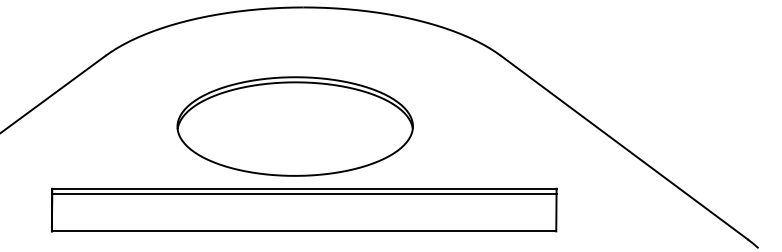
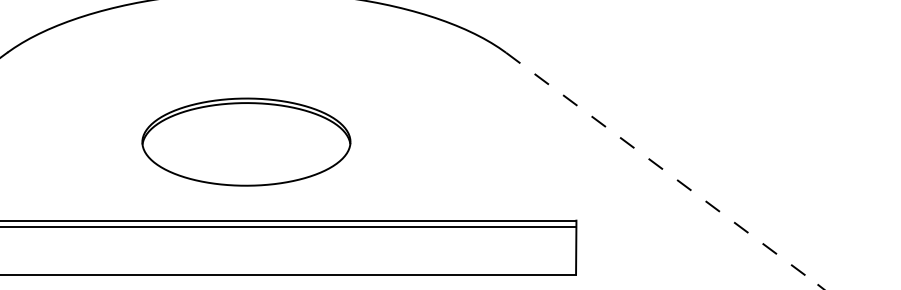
part: (294, 126) -> (245, 142), size x0.7
line: (624, 147) -> (662, 168), solid -> dashed

